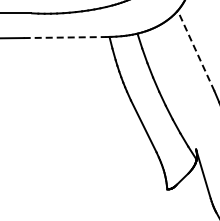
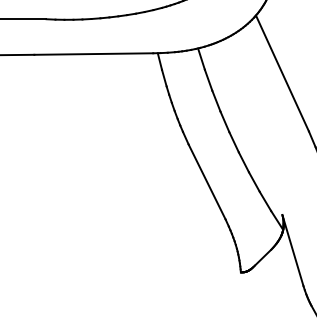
line: (65, 37) -> (94, 53), dashed -> solid
line: (195, 50) -> (281, 72), dashed -> solid

